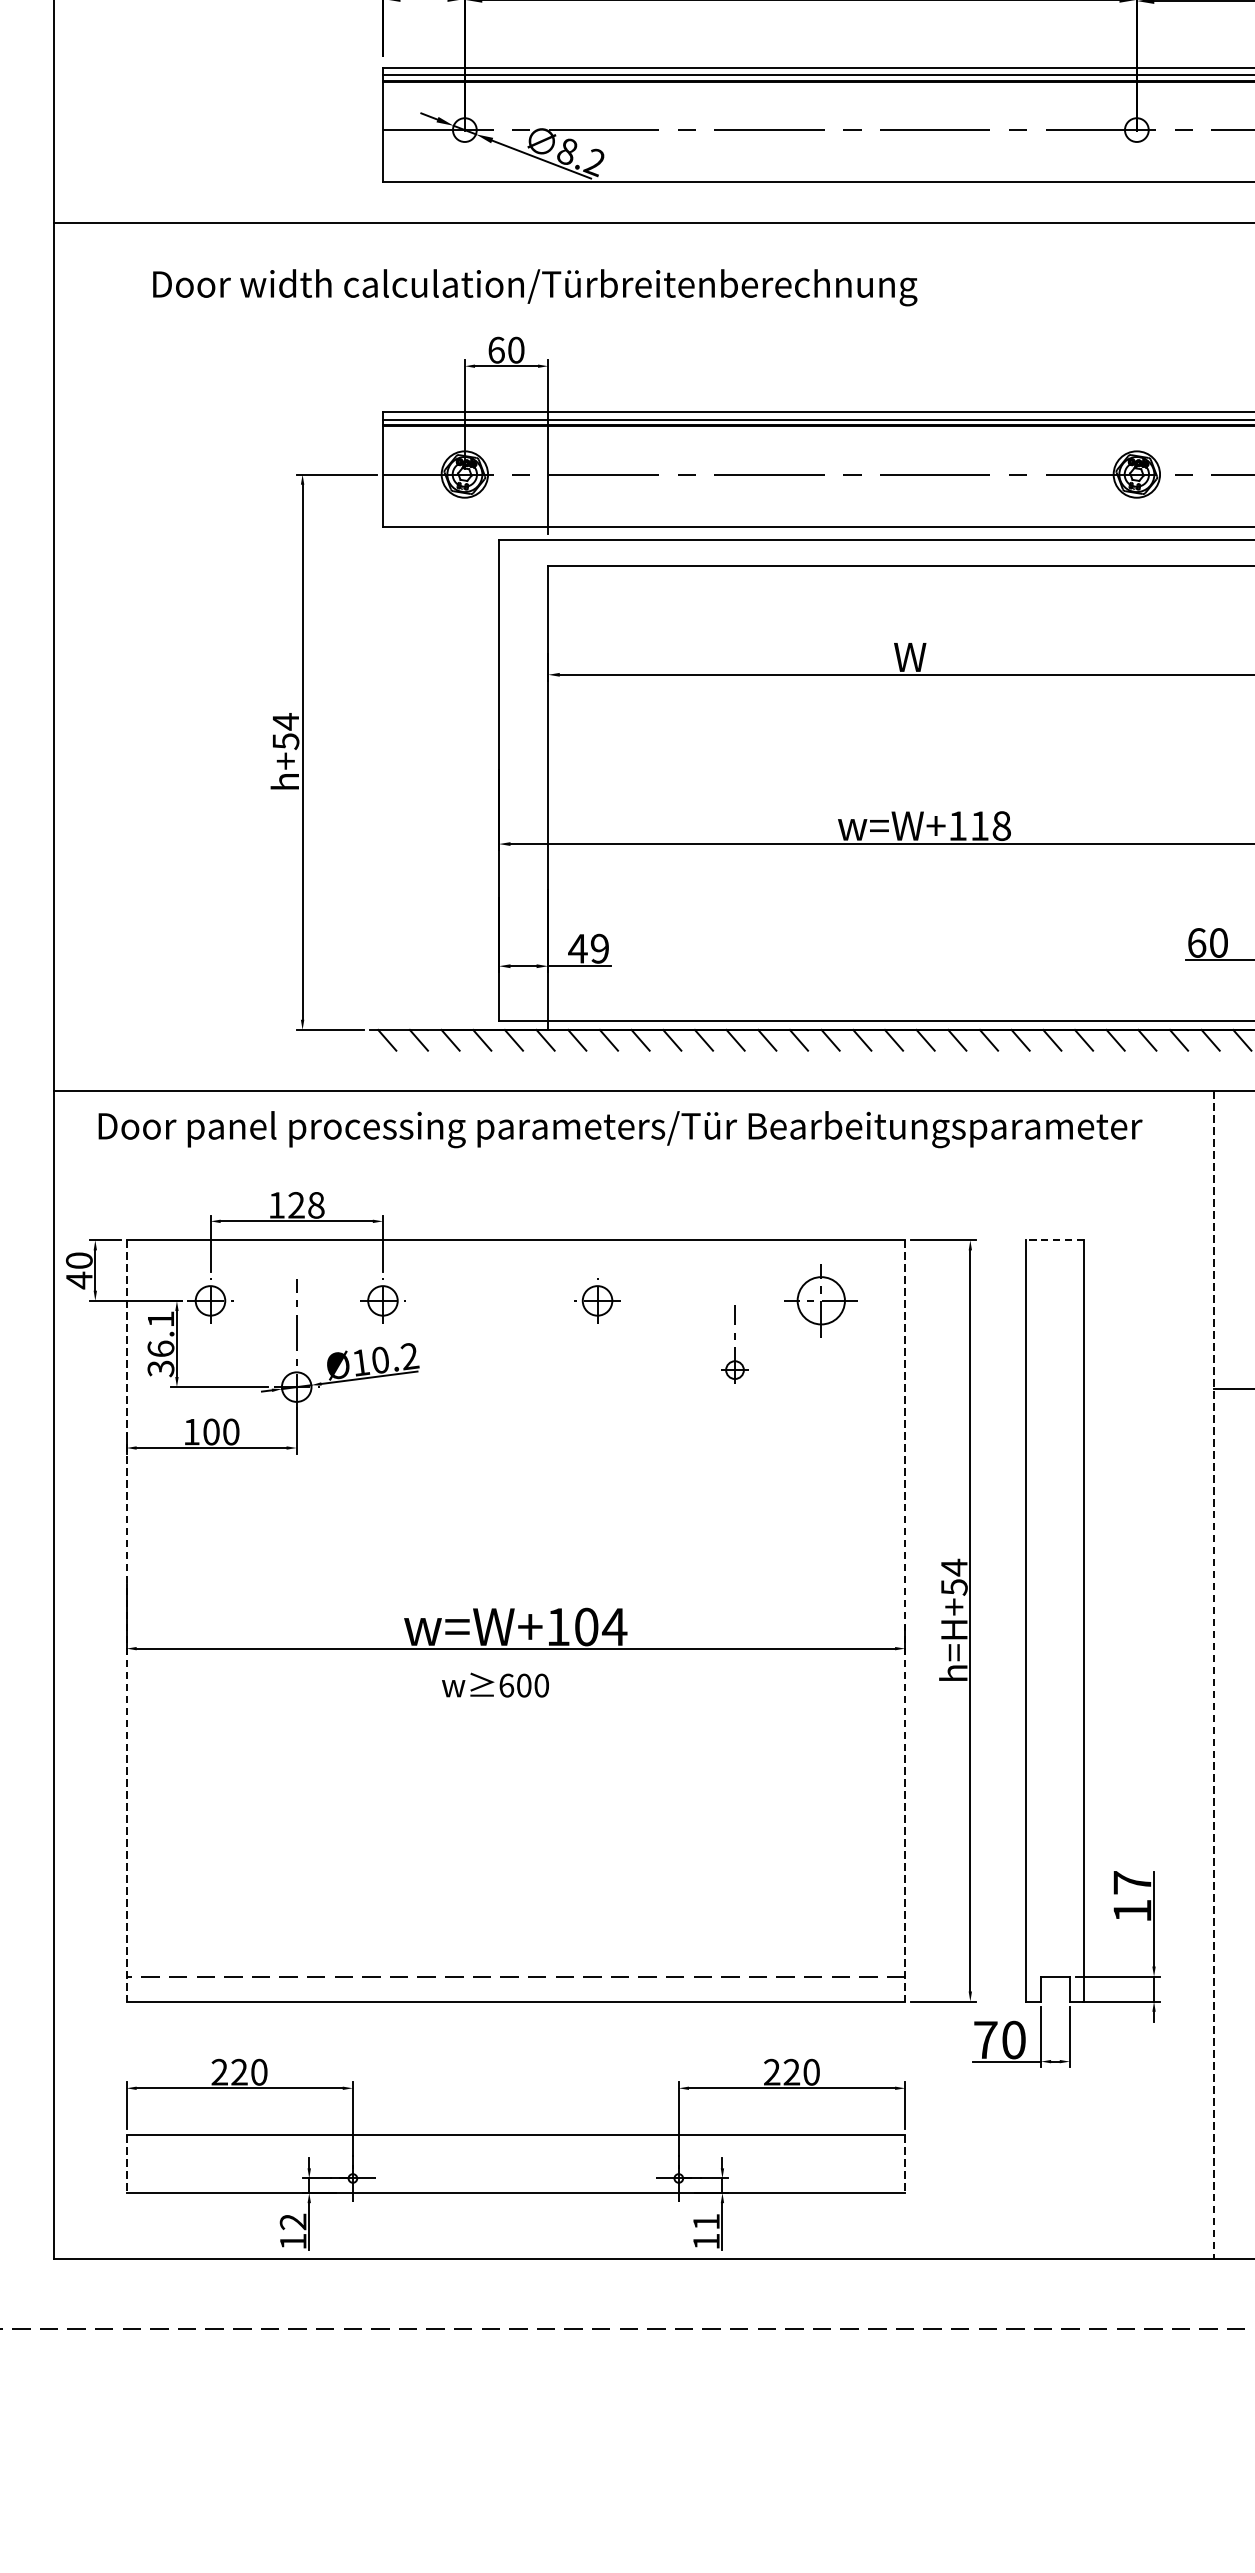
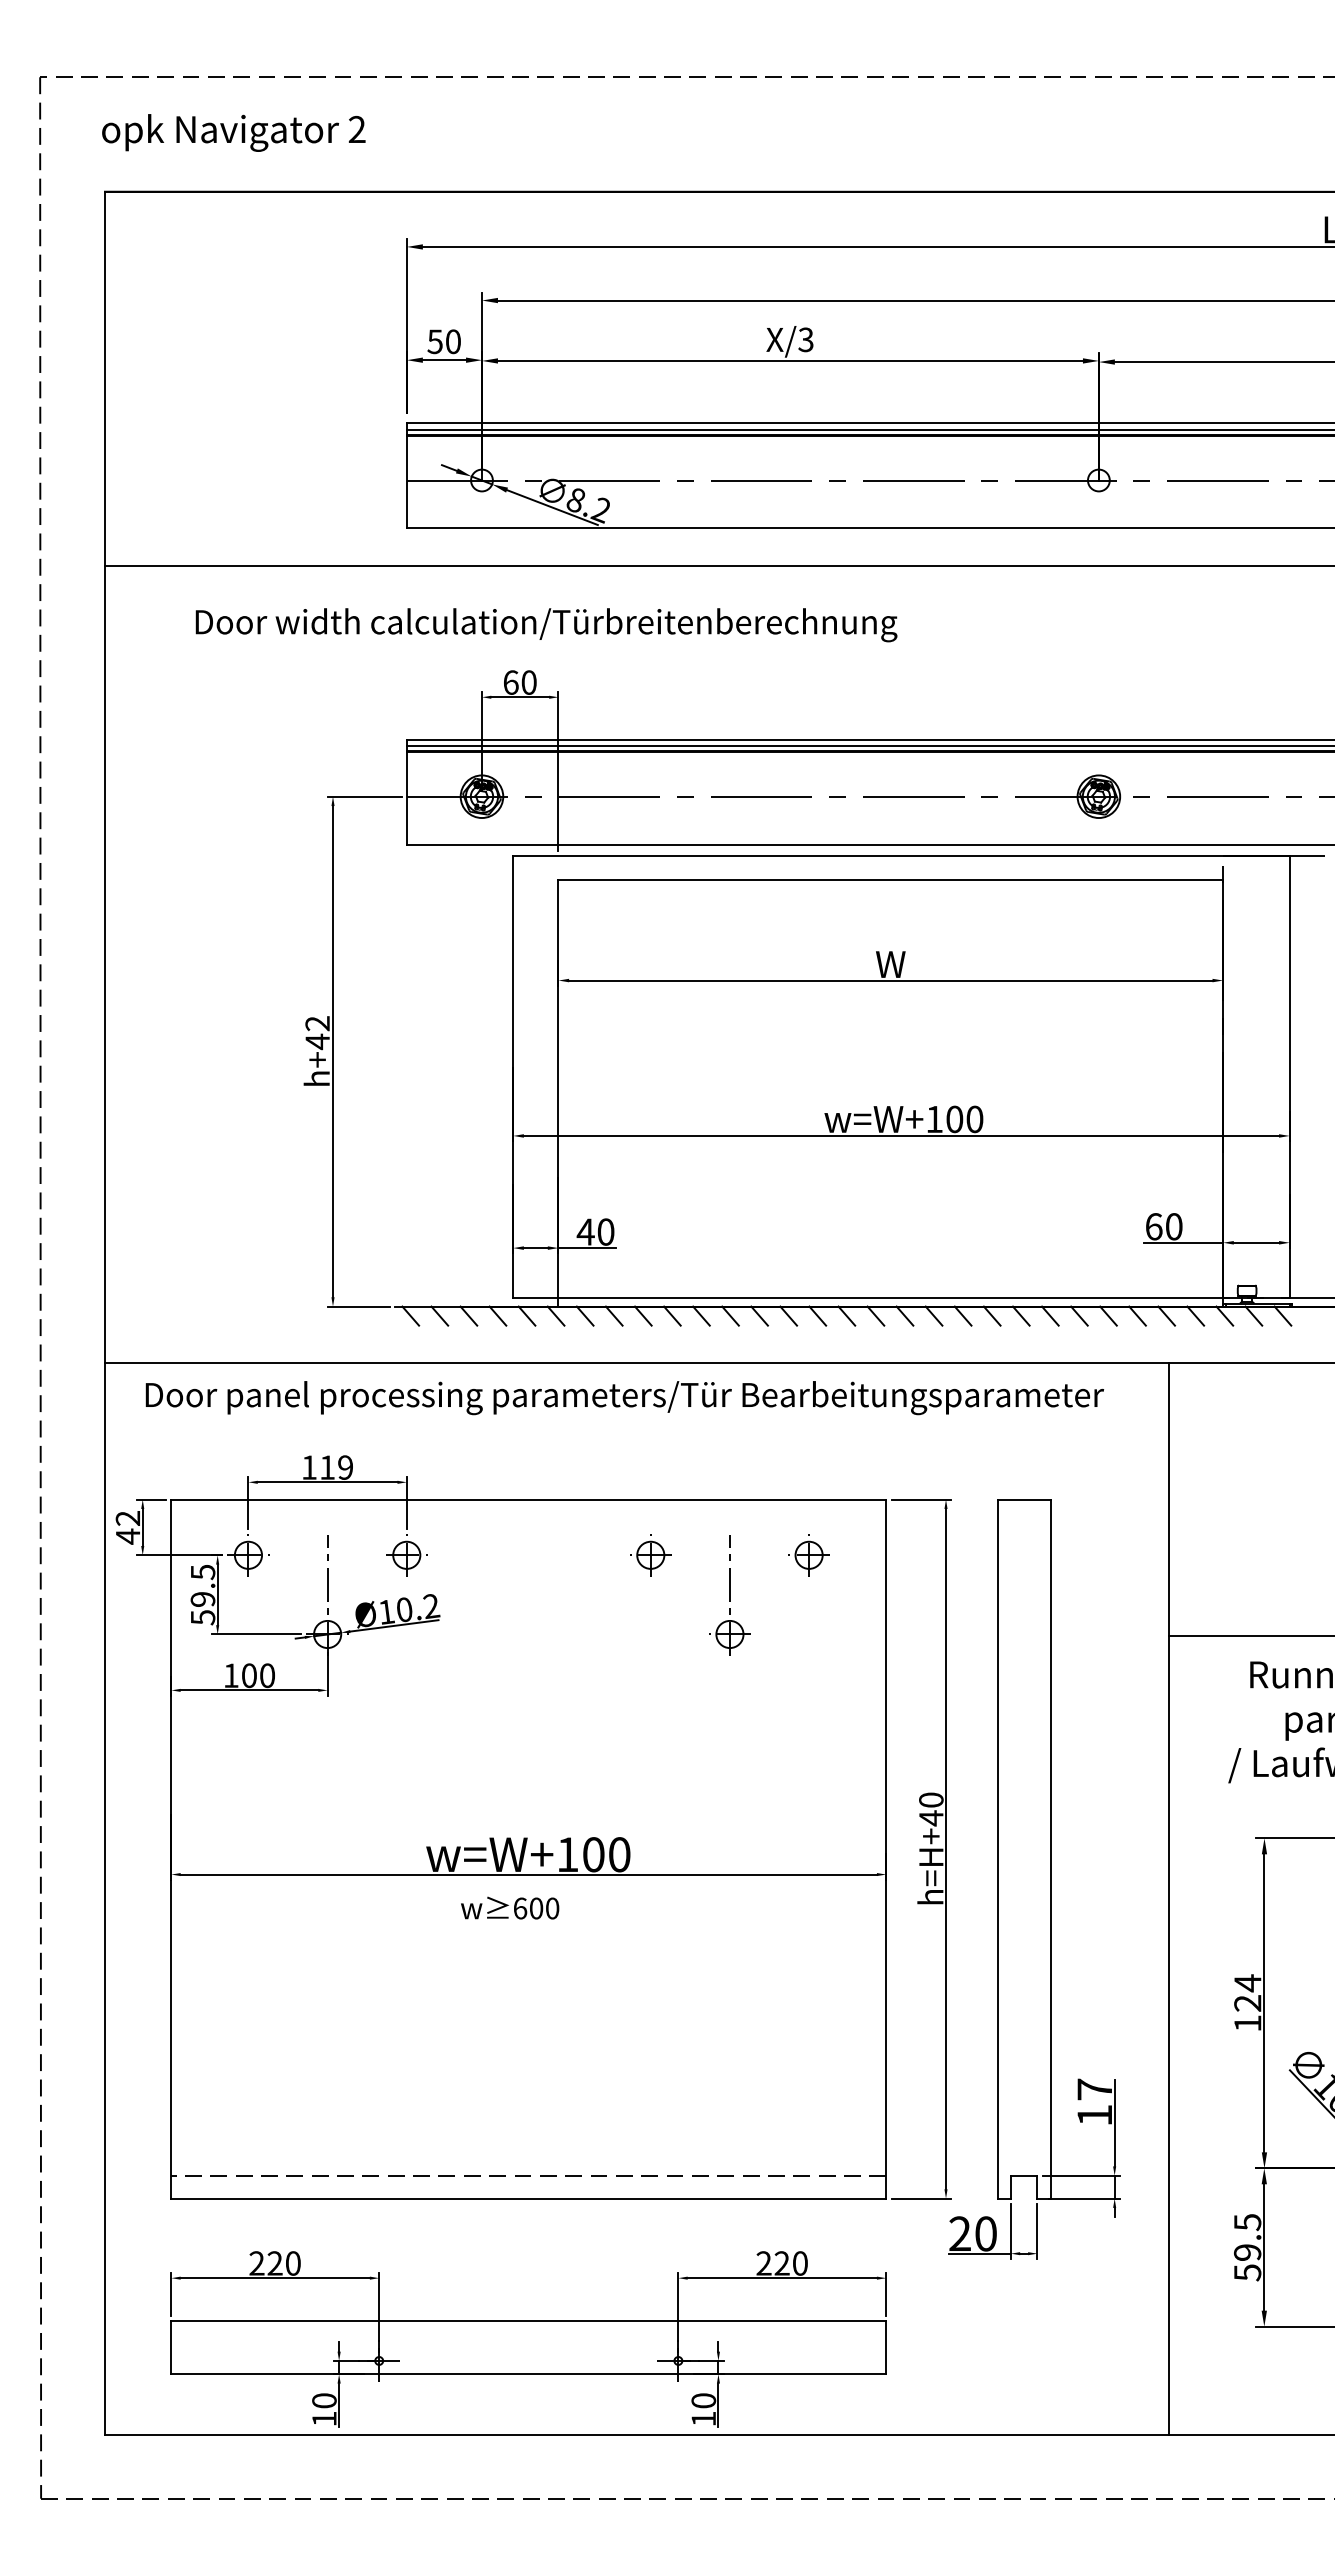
text: (285, 731) -> (317, 1032), h+54 -> h+42
text: (990, 826) -> (964, 1119), w=W+118 -> w=W+100
text: (599, 948) -> (605, 1231), 49 -> 40
text: (306, 1205) -> (336, 1467), 128 -> 119
line: (1055, 1240) -> (1024, 1499), dashed -> solid
text: (78, 1260) -> (127, 1518), 40 -> 42
part: (597, 1301) -> (650, 1555), moved
part: (820, 1301) -> (808, 1555), size x0.62
text: (160, 1344) -> (202, 1595), 36.1 -> 59.5
part: (734, 1344) -> (729, 1595), size x1.67
text: (954, 1577) -> (931, 1809), h=H+54 -> h=H+40
line: (126, 1621) -> (171, 1849), dashed -> solid
line: (905, 1621) -> (886, 1849), dashed -> solid
text: (614, 1626) -> (619, 1854), w=W+104 -> w=W+100
line: (1213, 1674) -> (1169, 1898), dashed -> solid
text: (985, 2039) -> (959, 2233), 70 -> 20
line: (126, 2163) -> (171, 2347), dashed -> solid
line: (905, 2163) -> (886, 2347), dashed -> solid
text: (293, 2221) -> (324, 2400), 12 -> 10
text: (706, 2221) -> (703, 2400), 11 -> 10

